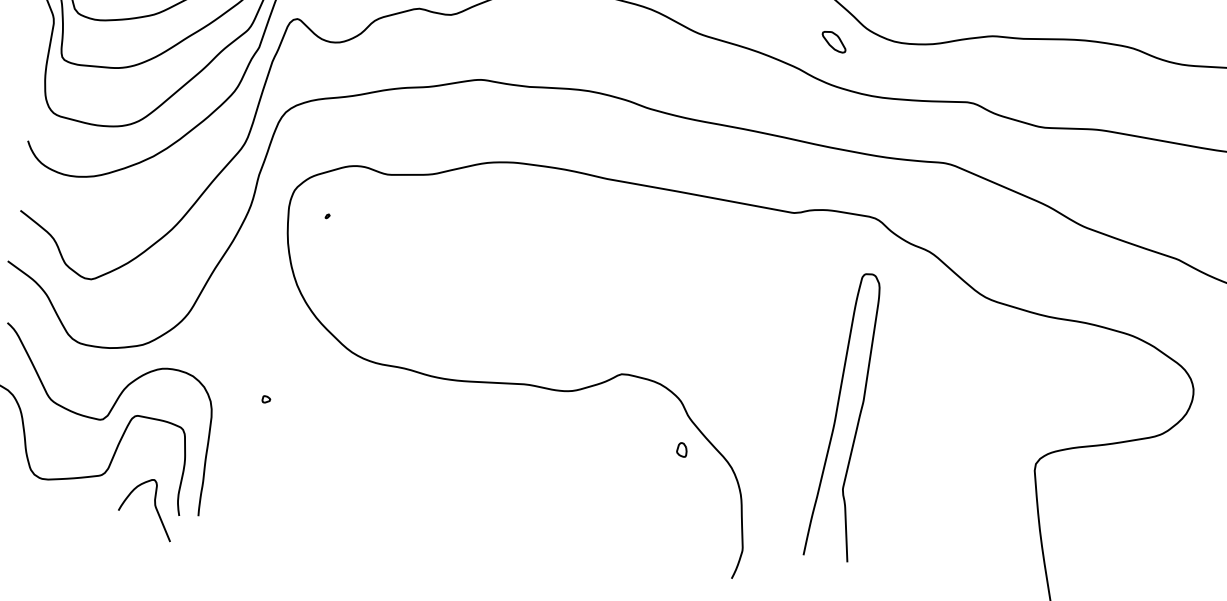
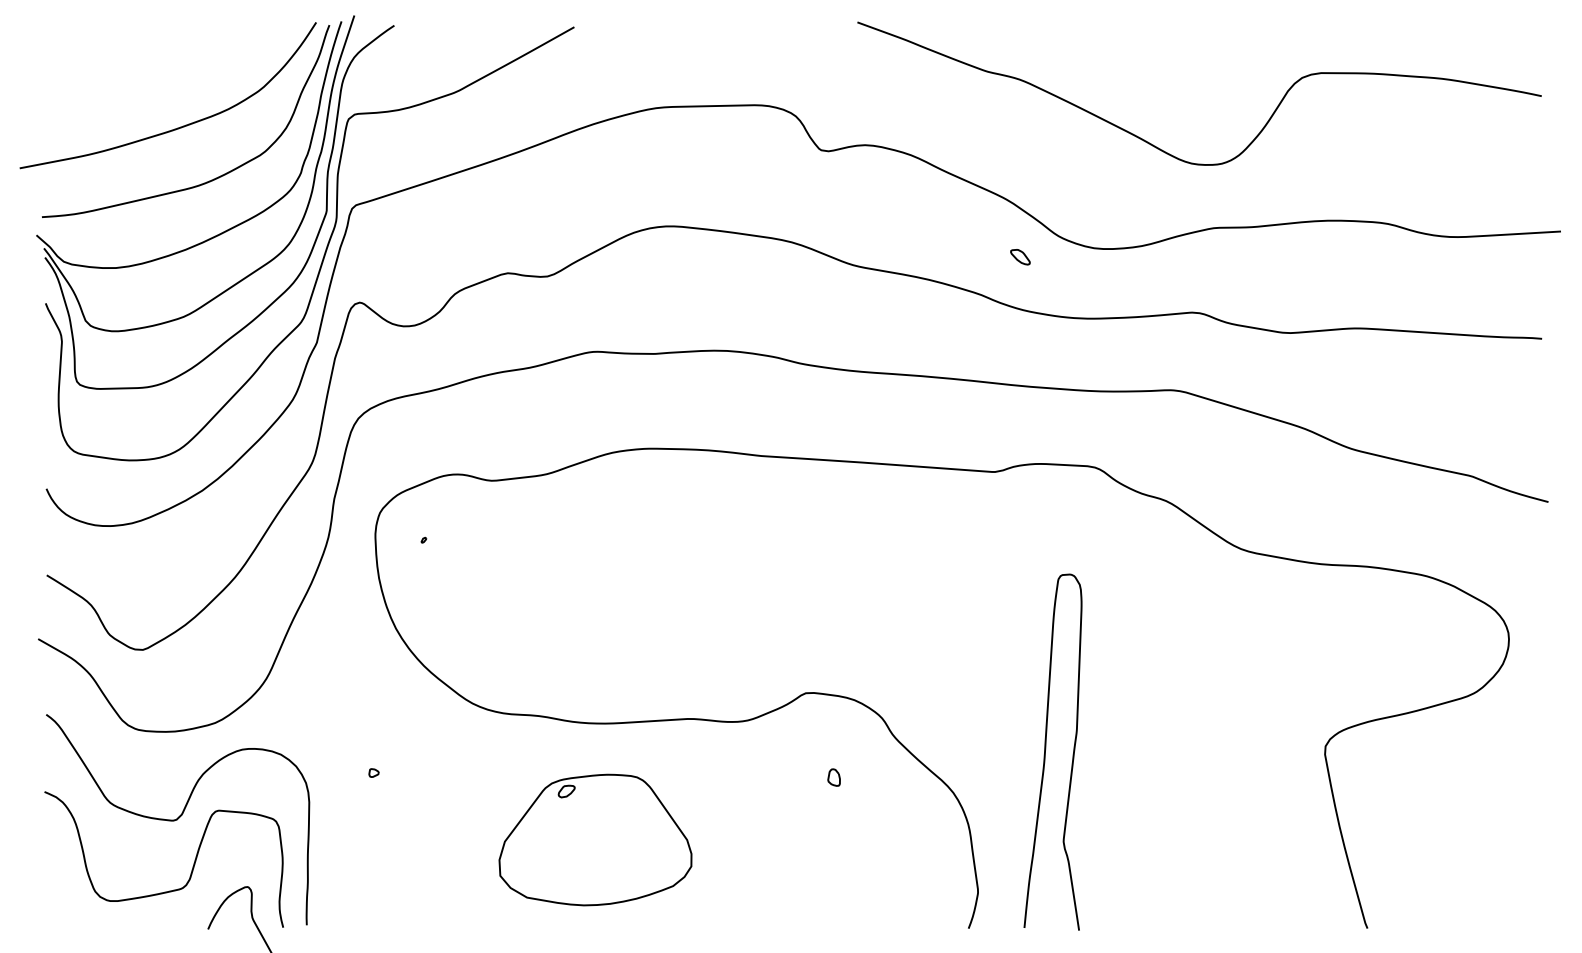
part: (834, 42) -> (1020, 257), size x0.62
curve: (837, 413) -> (1046, 749), moved
part: (681, 449) -> (833, 777), moved
part: (438, 473) -> (595, 839), added

